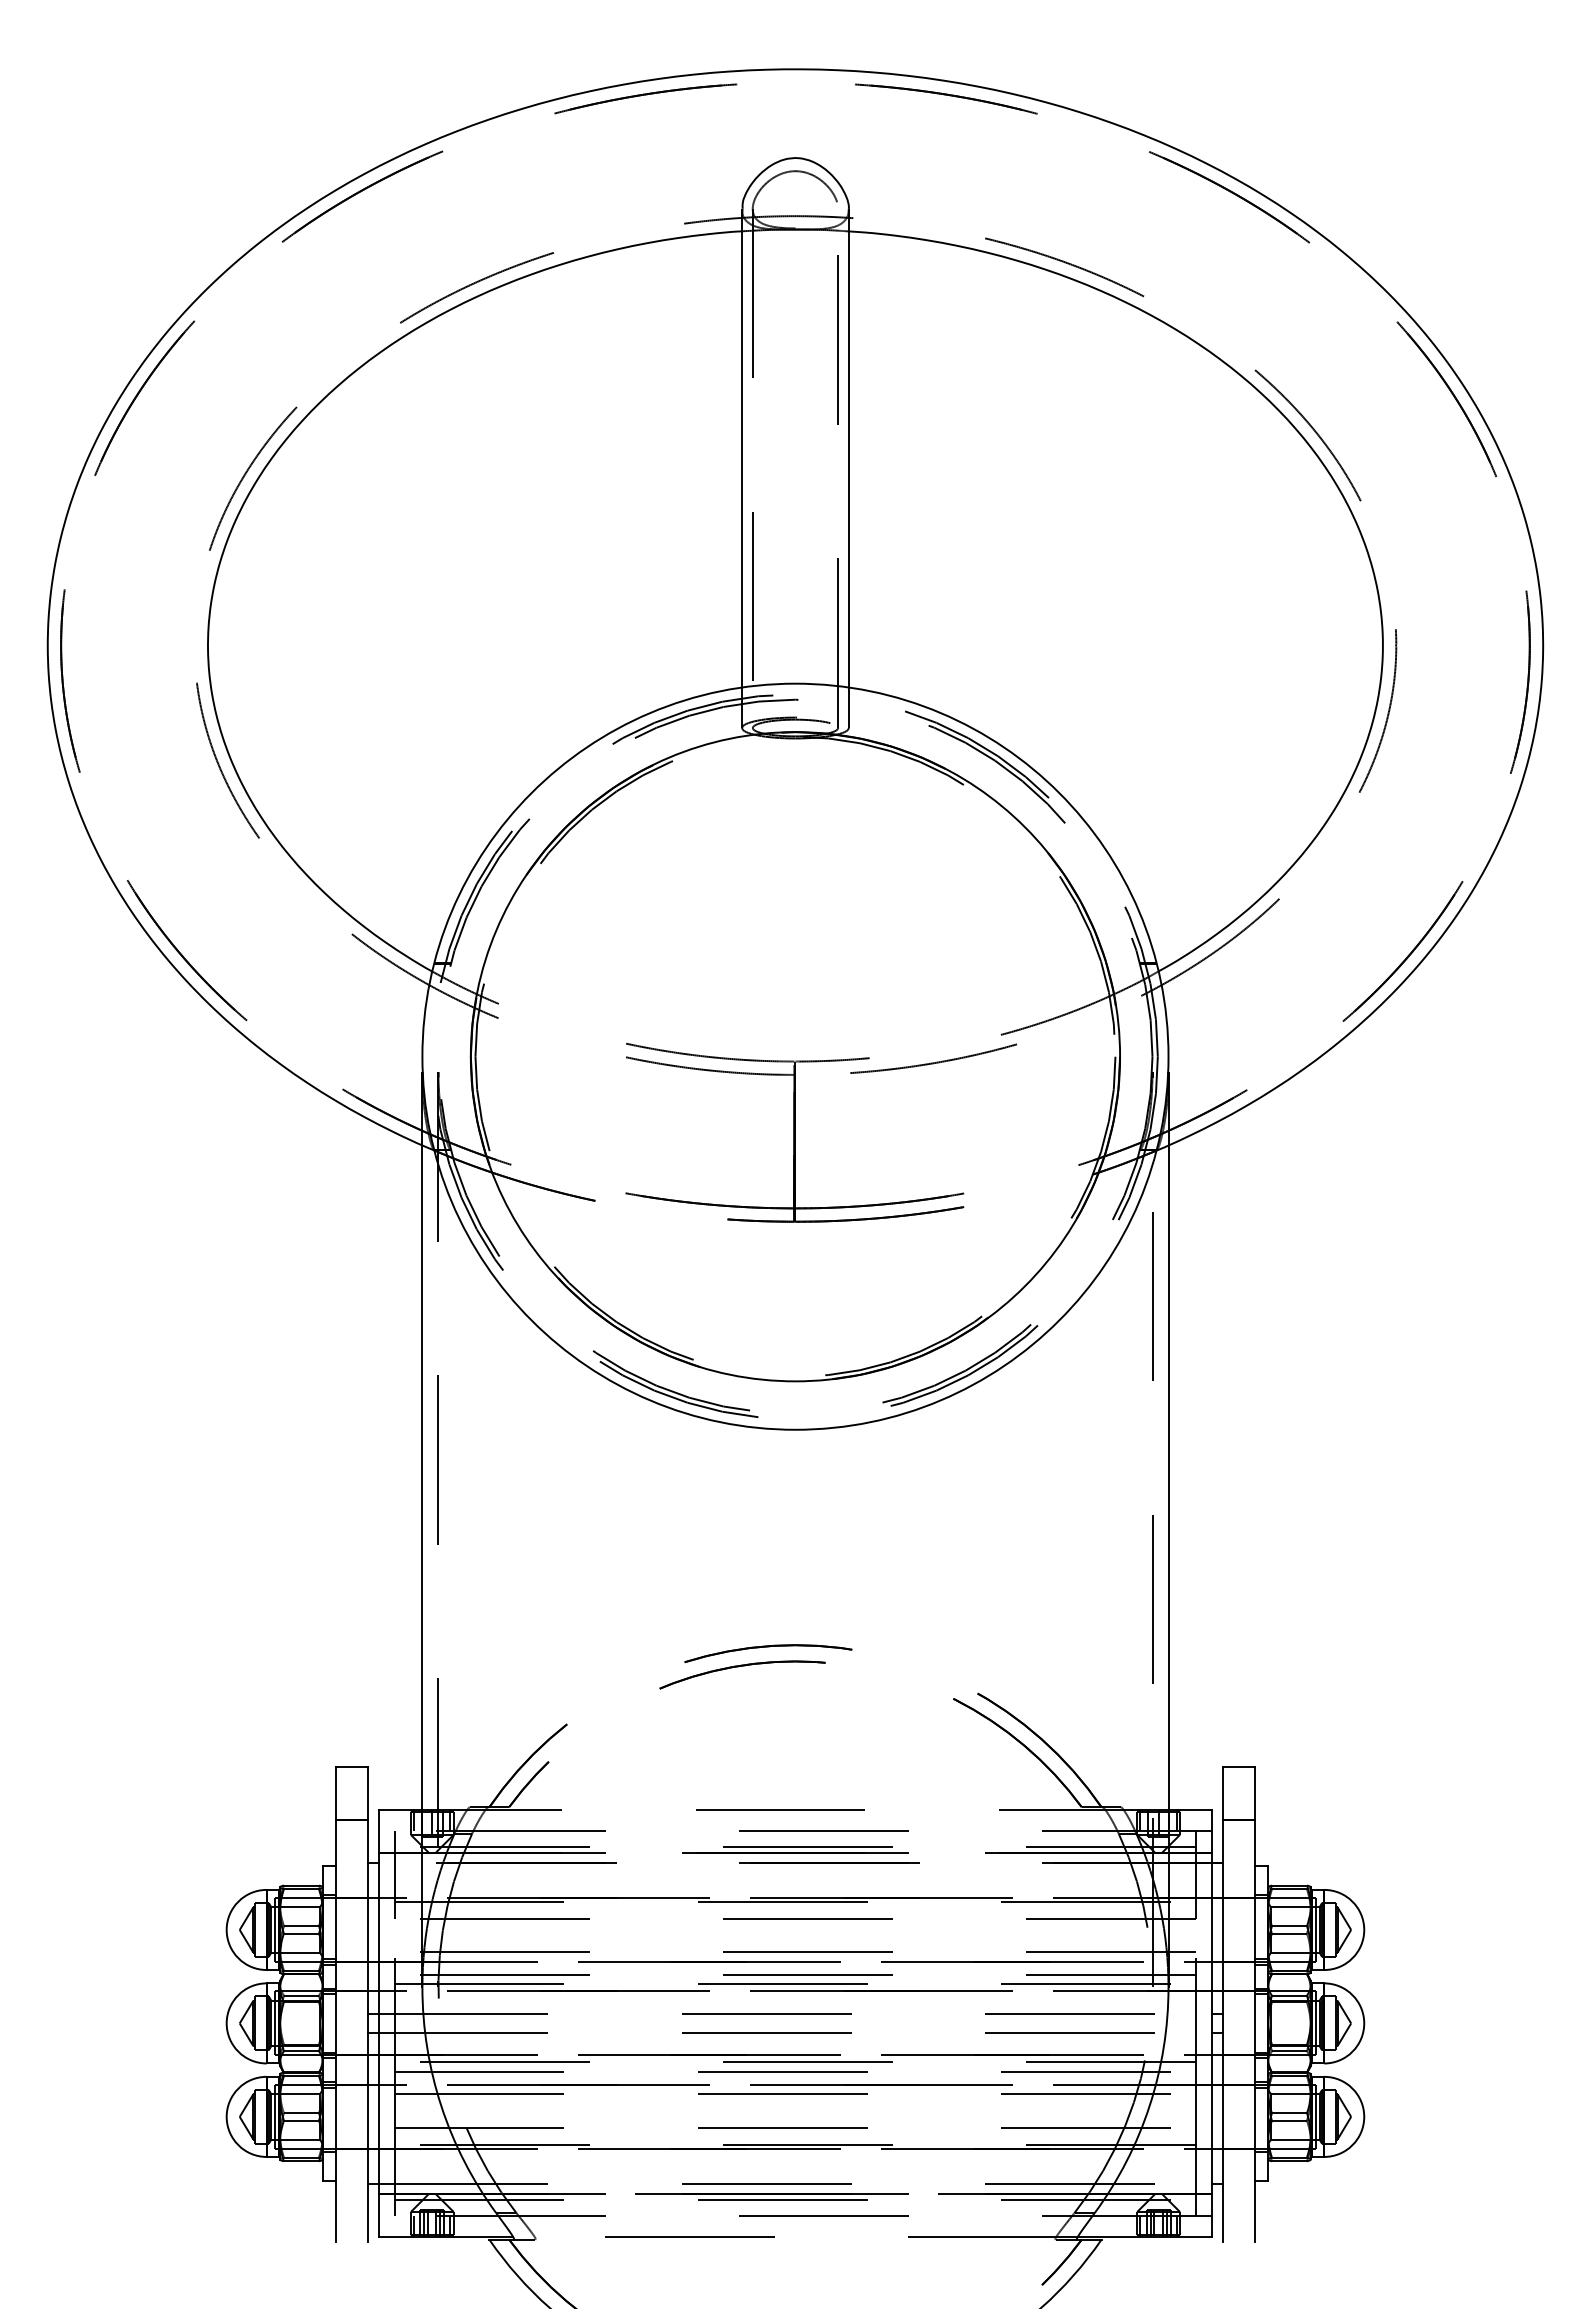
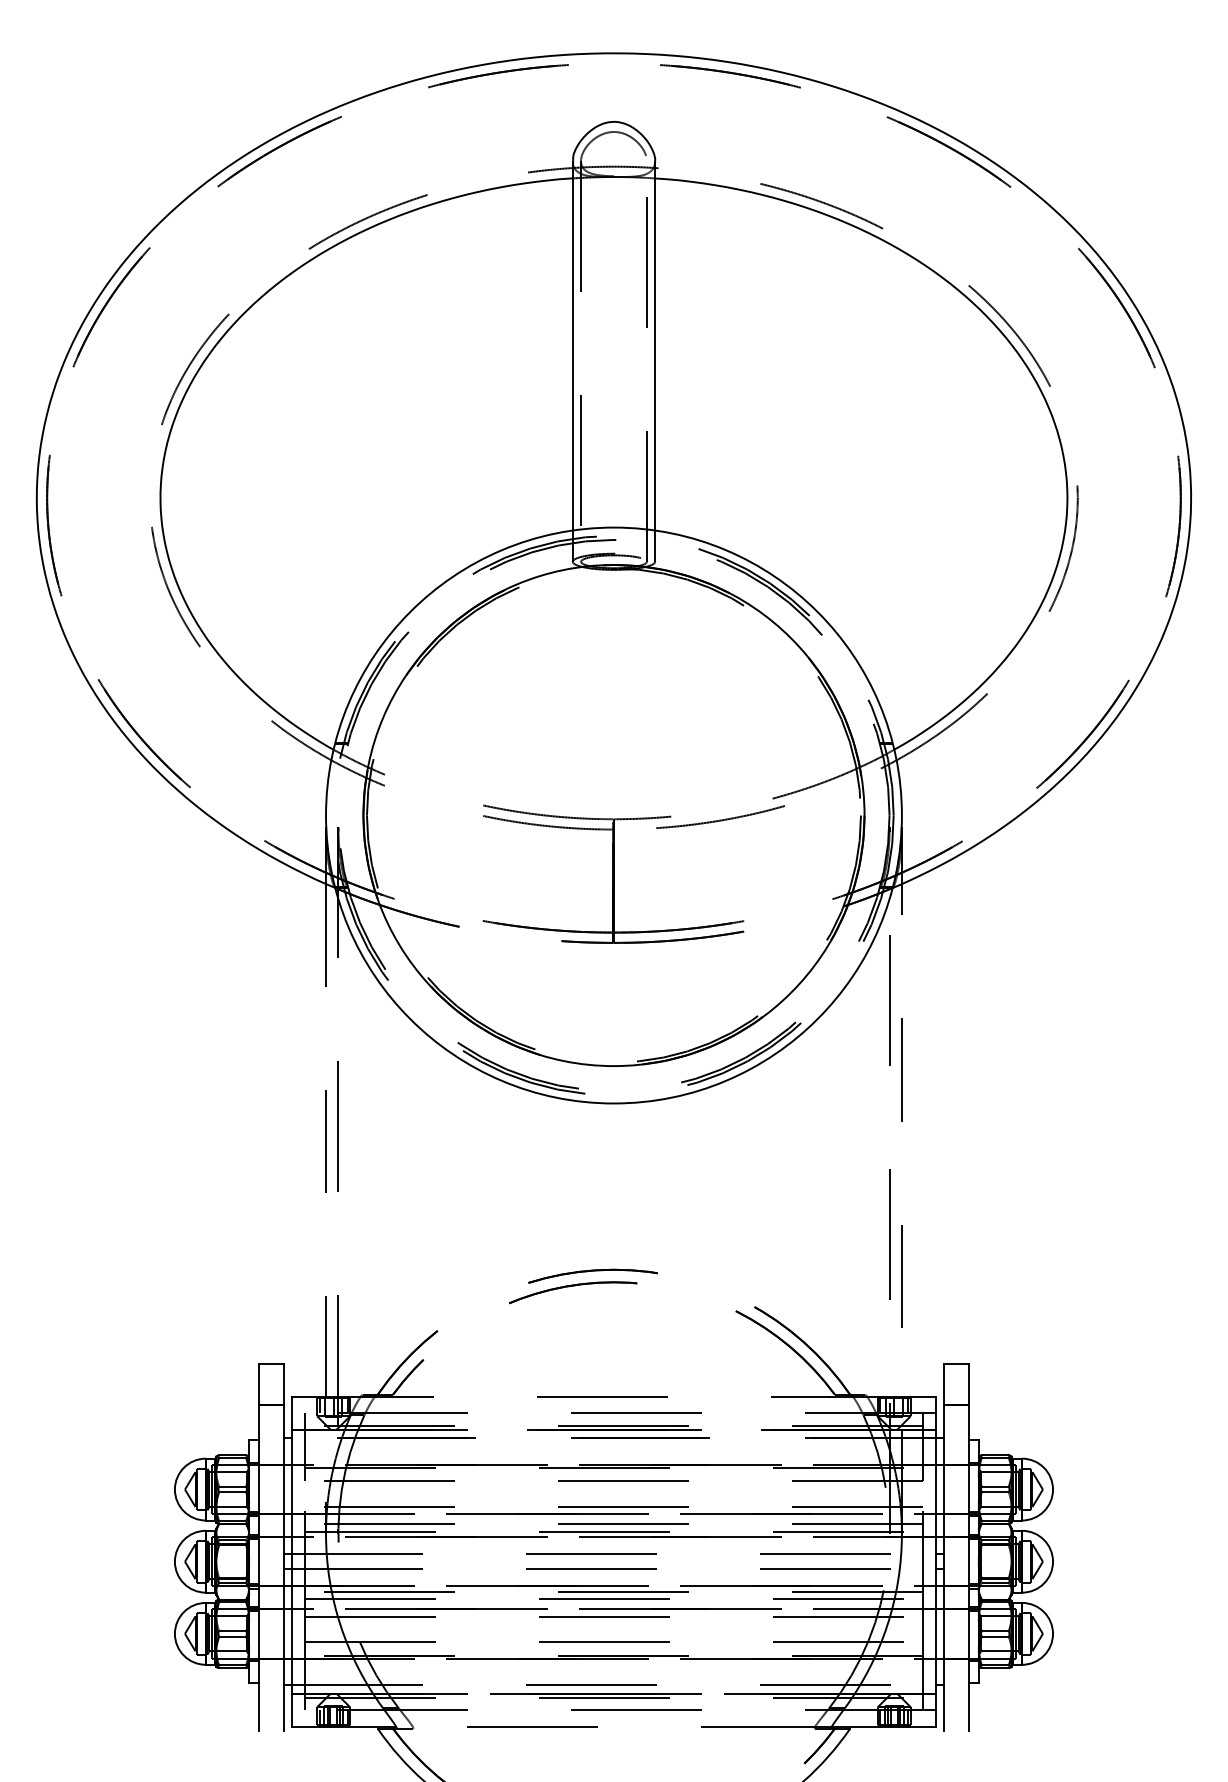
line: (422, 1566) -> (326, 1209), solid -> dashed
line: (1168, 1566) -> (901, 1209), solid -> dashed

